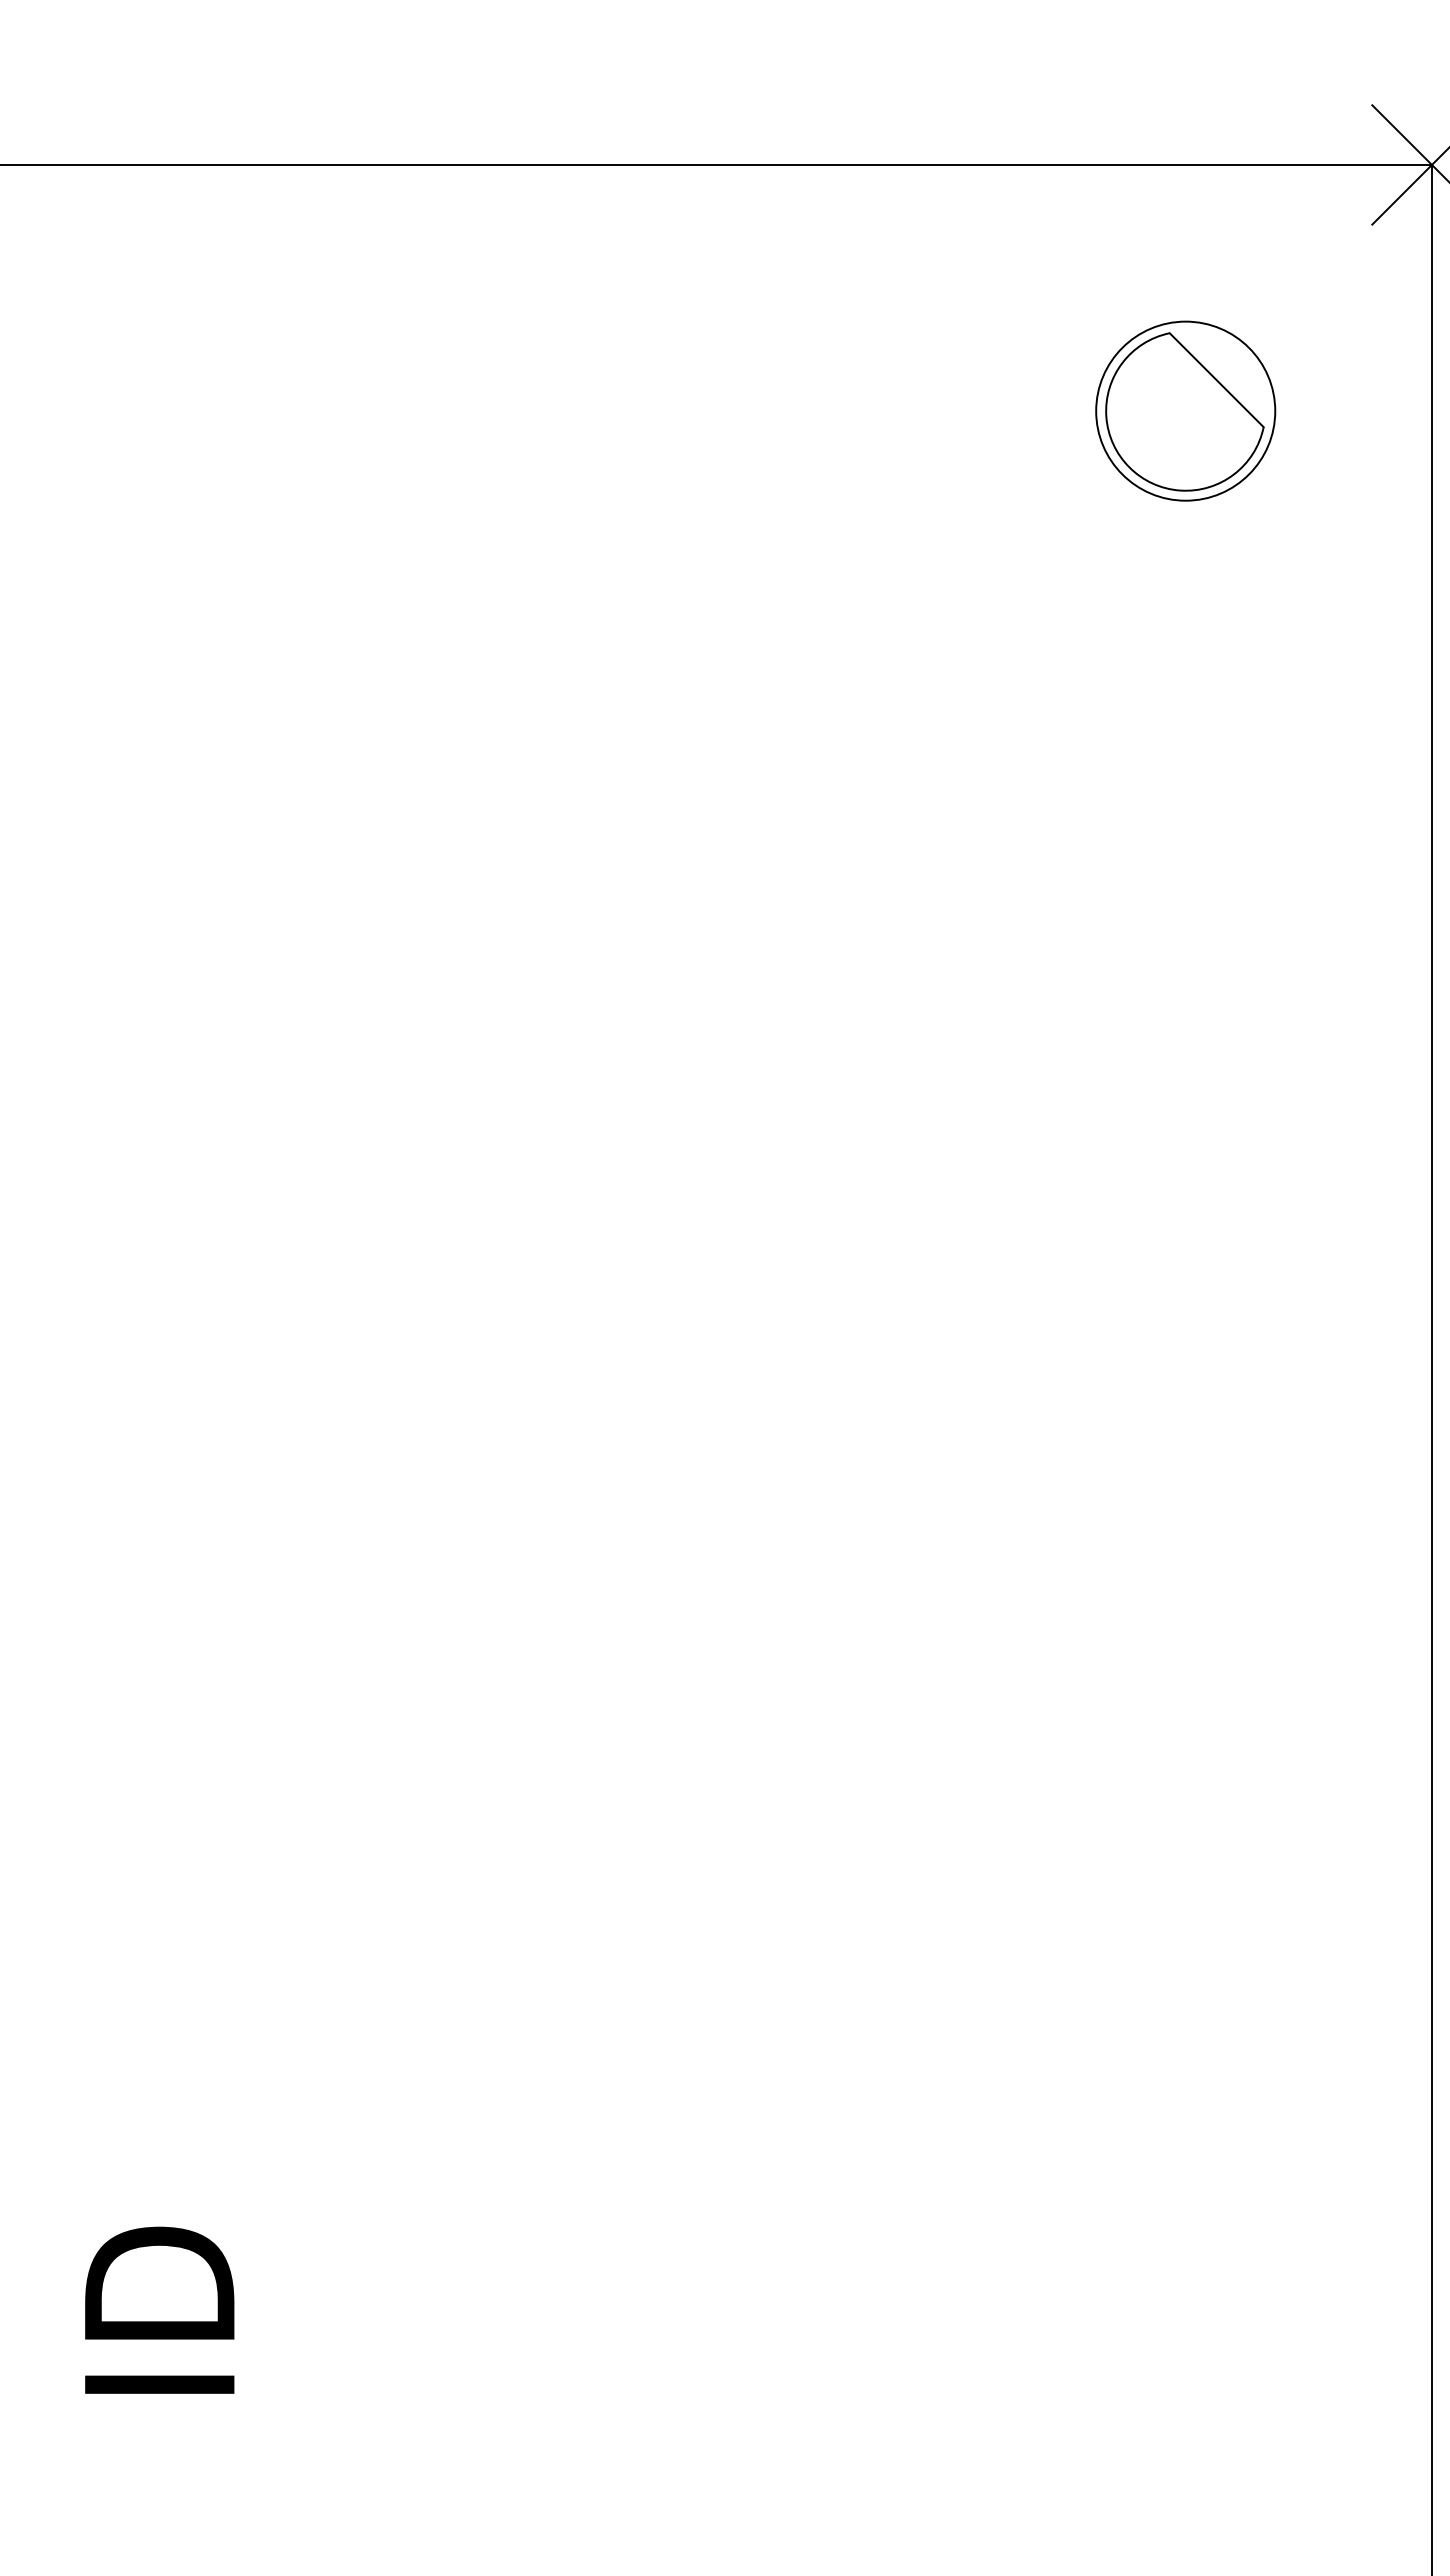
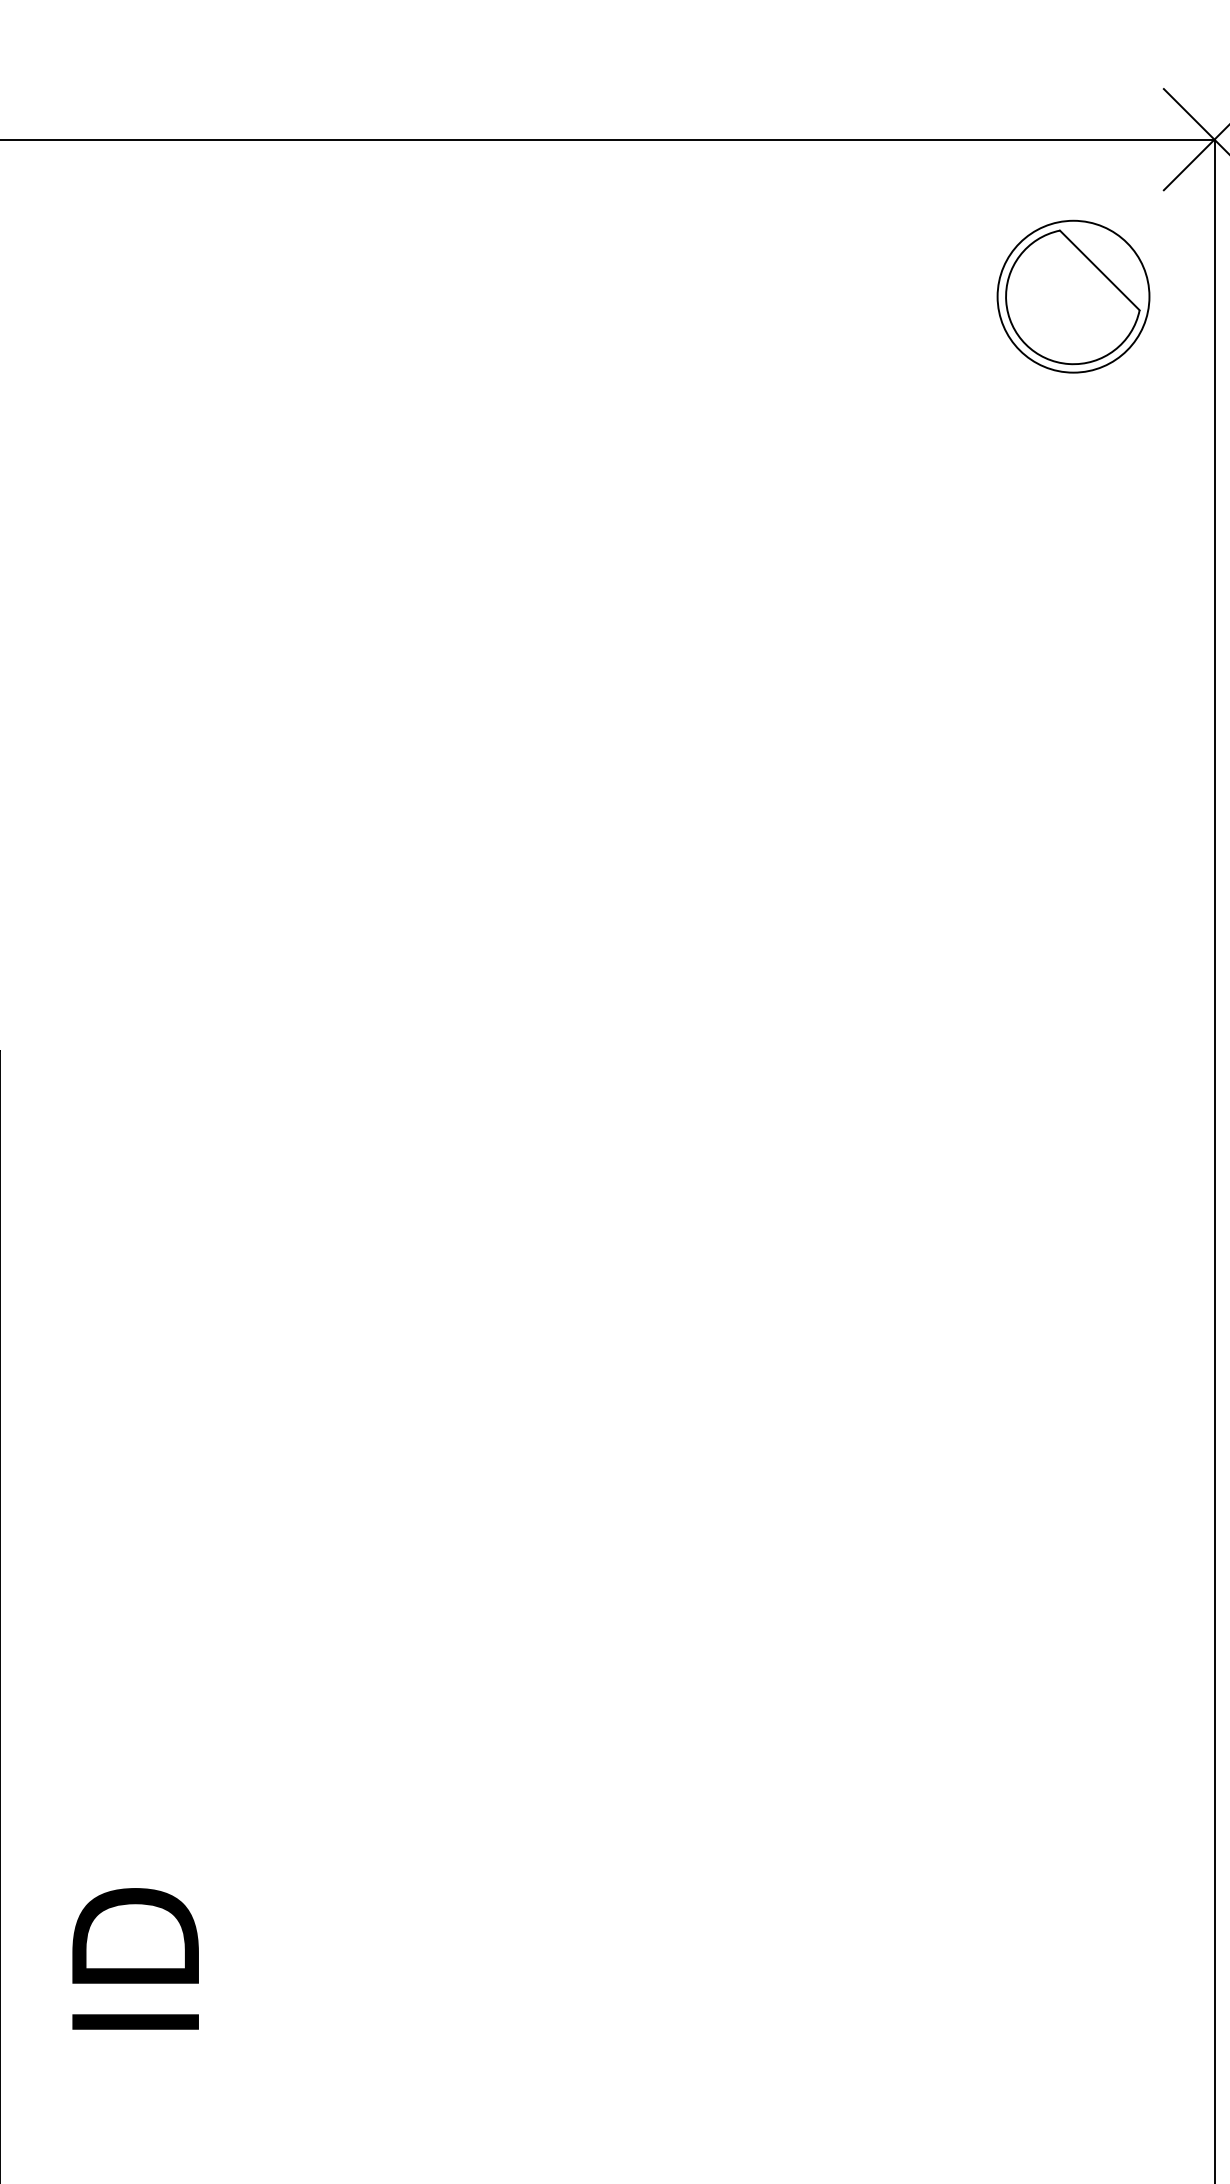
part: (1185, 410) -> (1073, 296), moved

